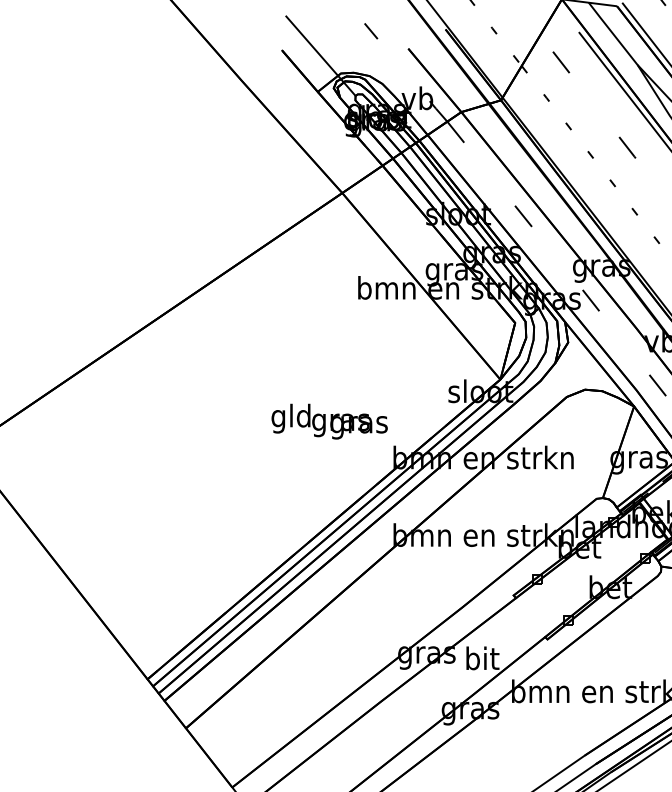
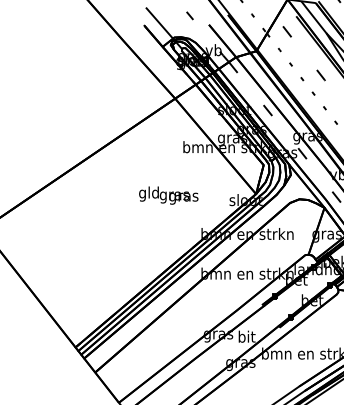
text: (329, 421) -> (168, 195), moved

